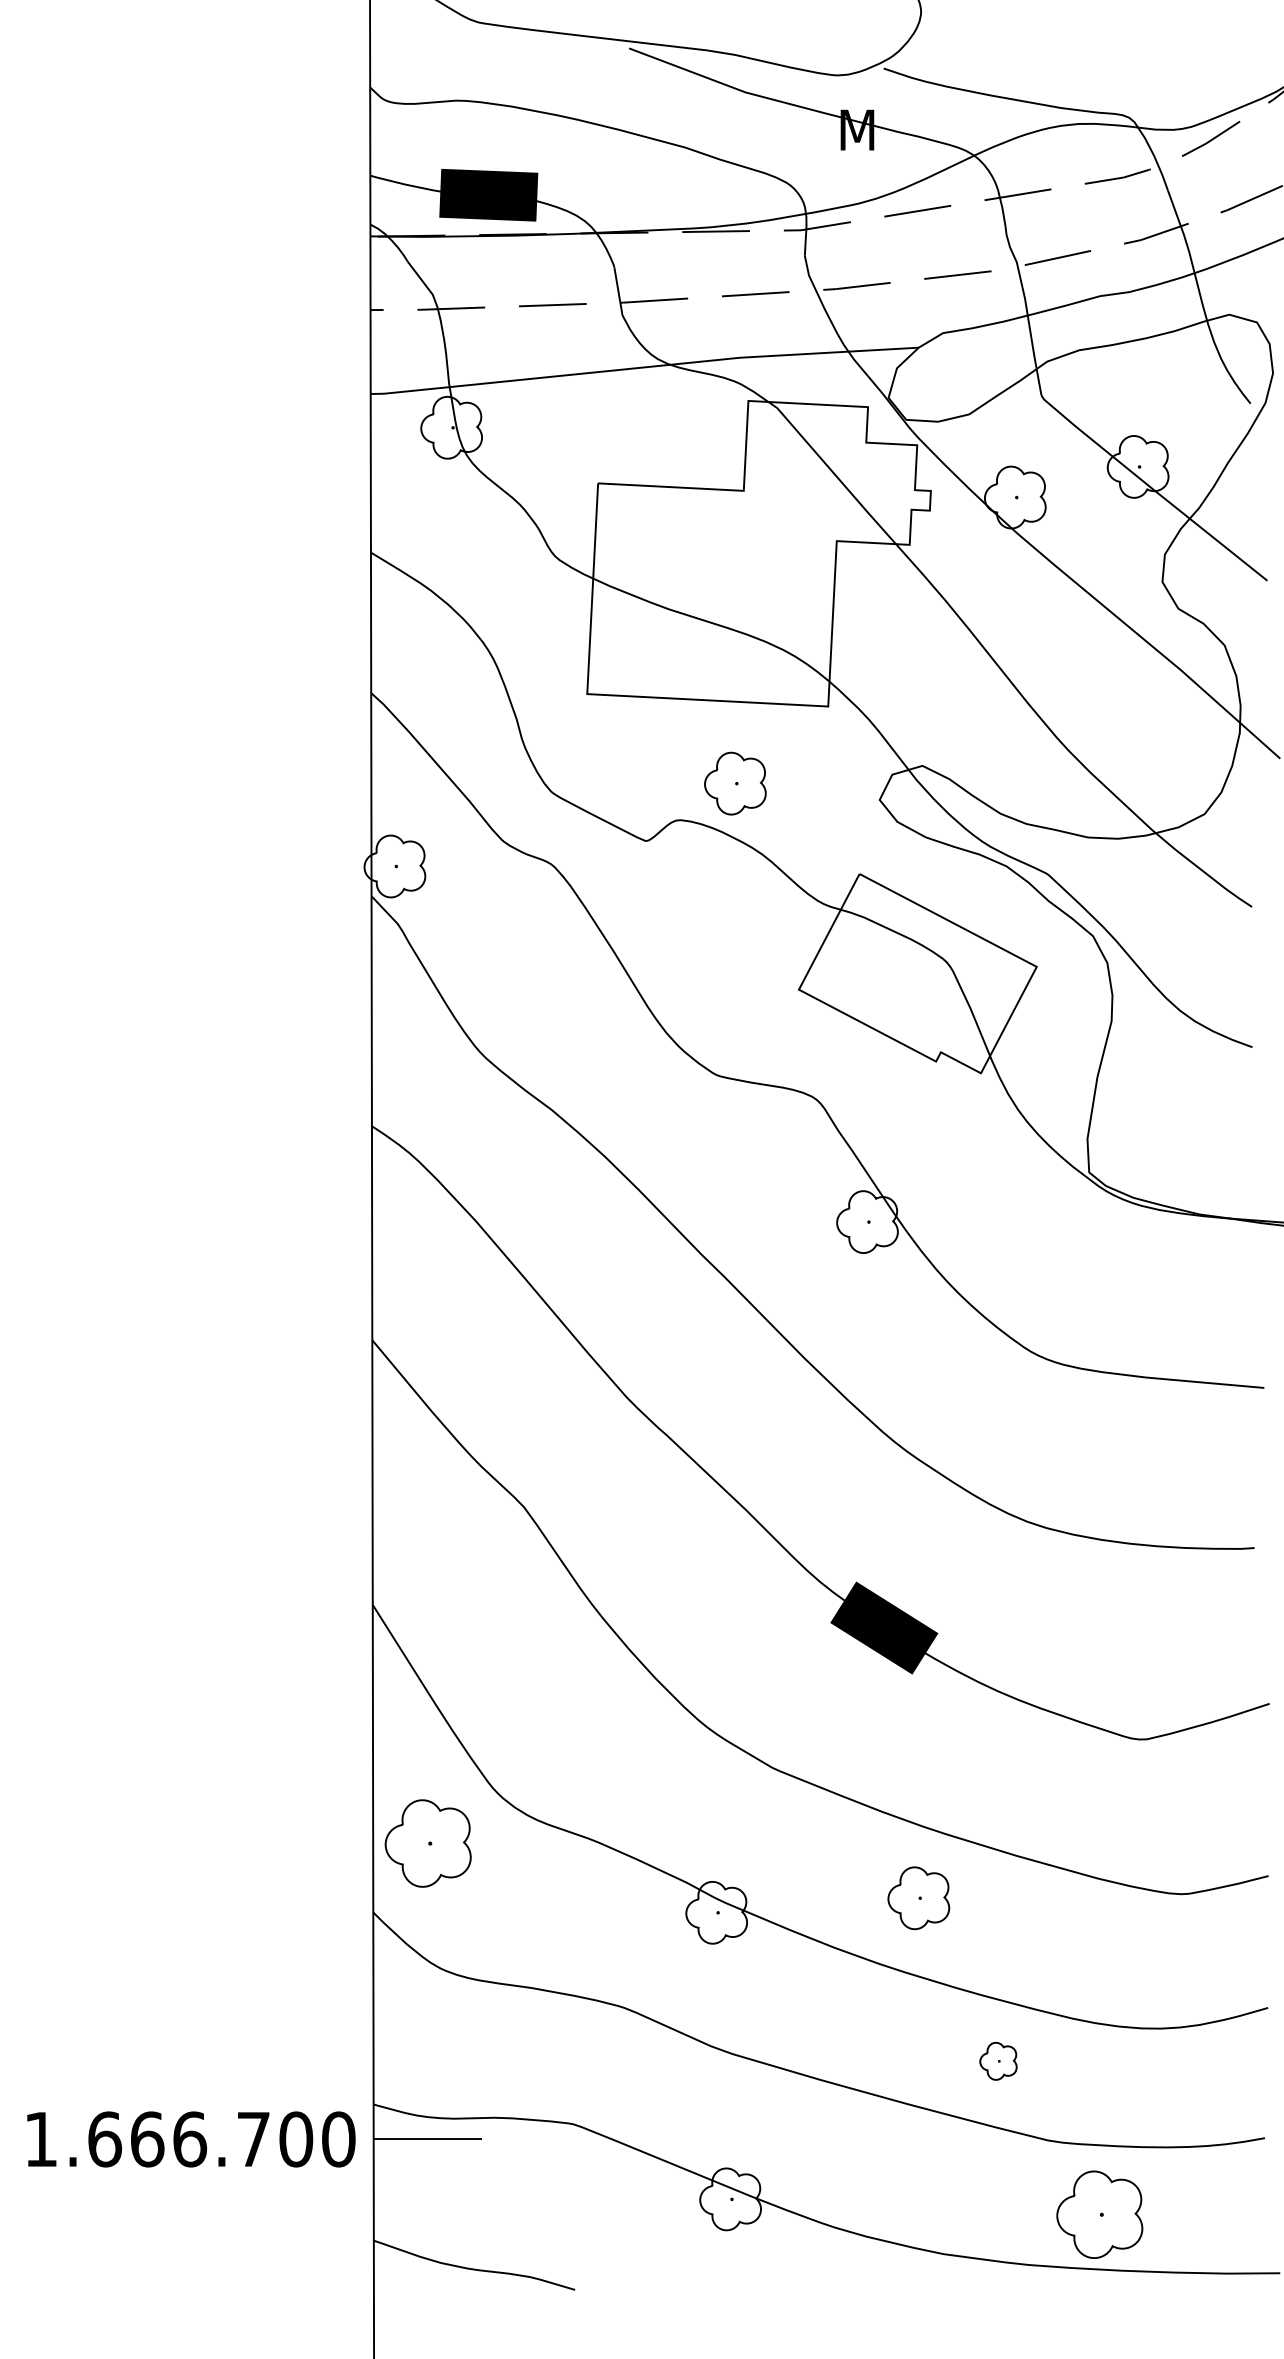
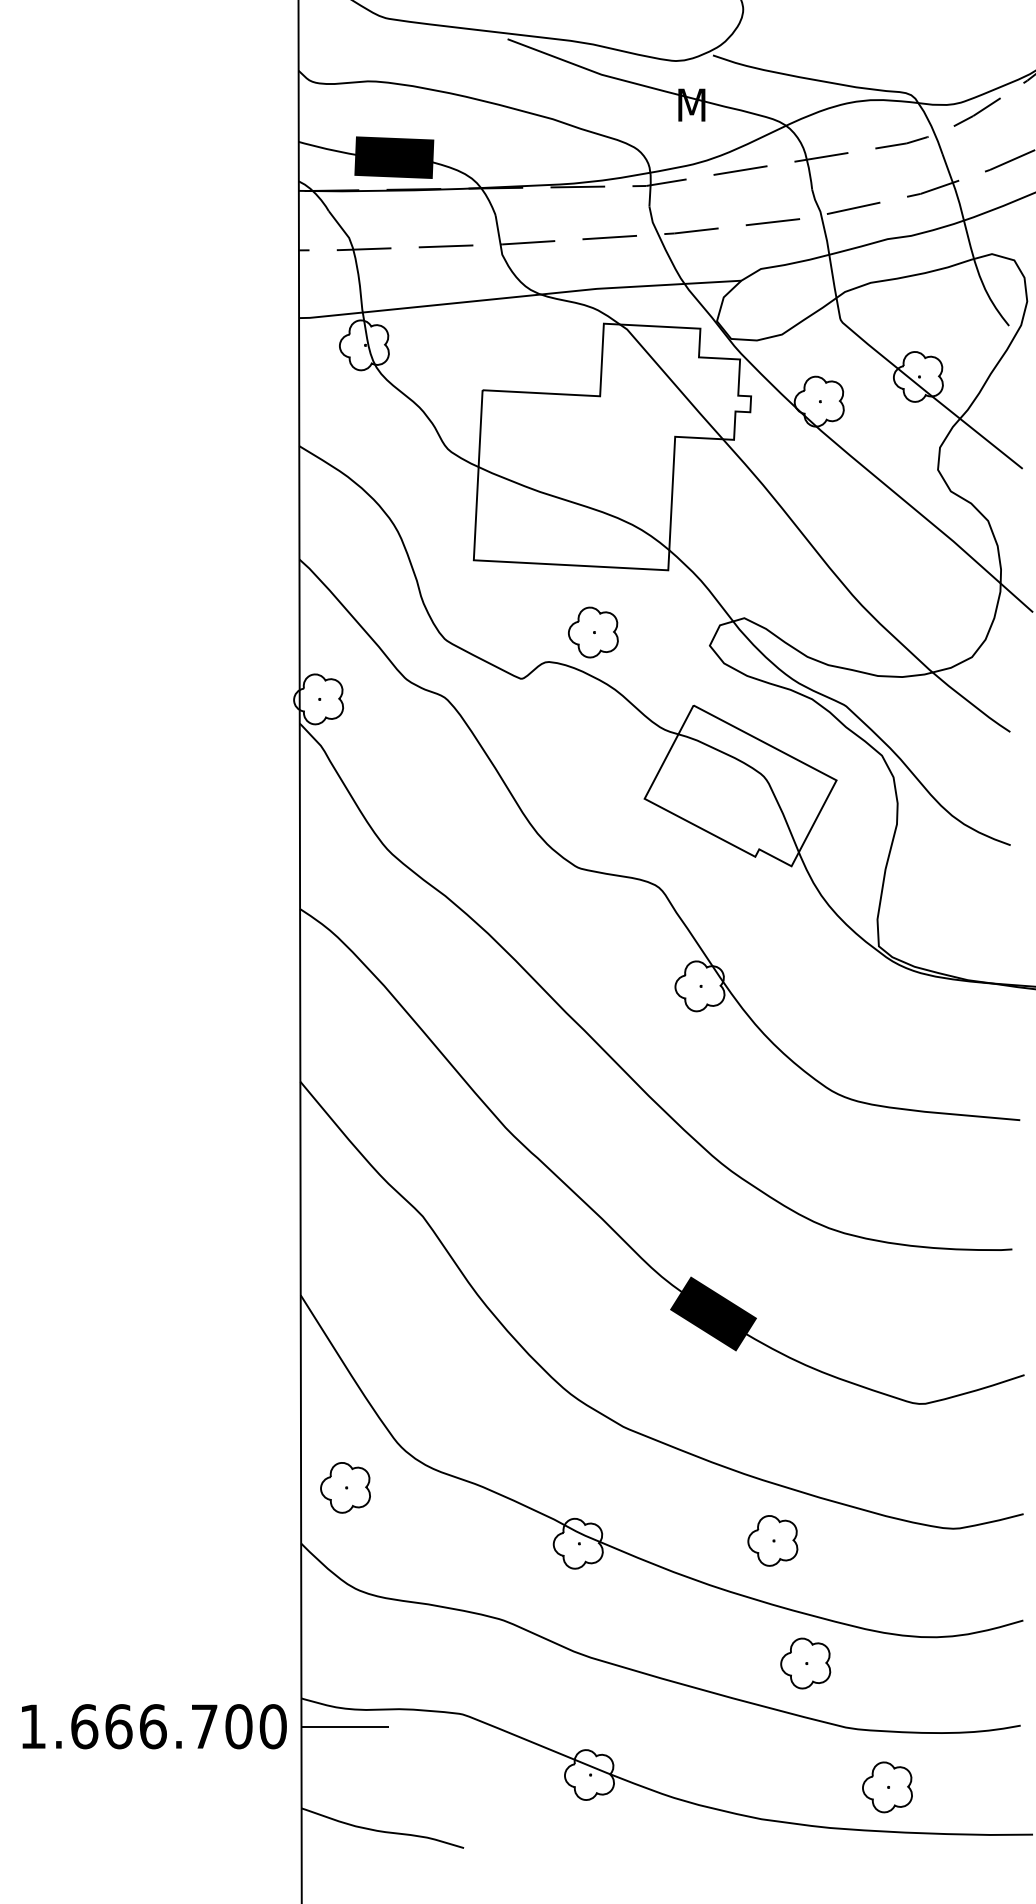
part: (428, 1843) -> (345, 1487), size x0.71
part: (918, 1898) -> (772, 1541), moved
part: (998, 2061) -> (805, 1663), size x1.67
part: (1099, 2214) -> (887, 1787), size x0.71

